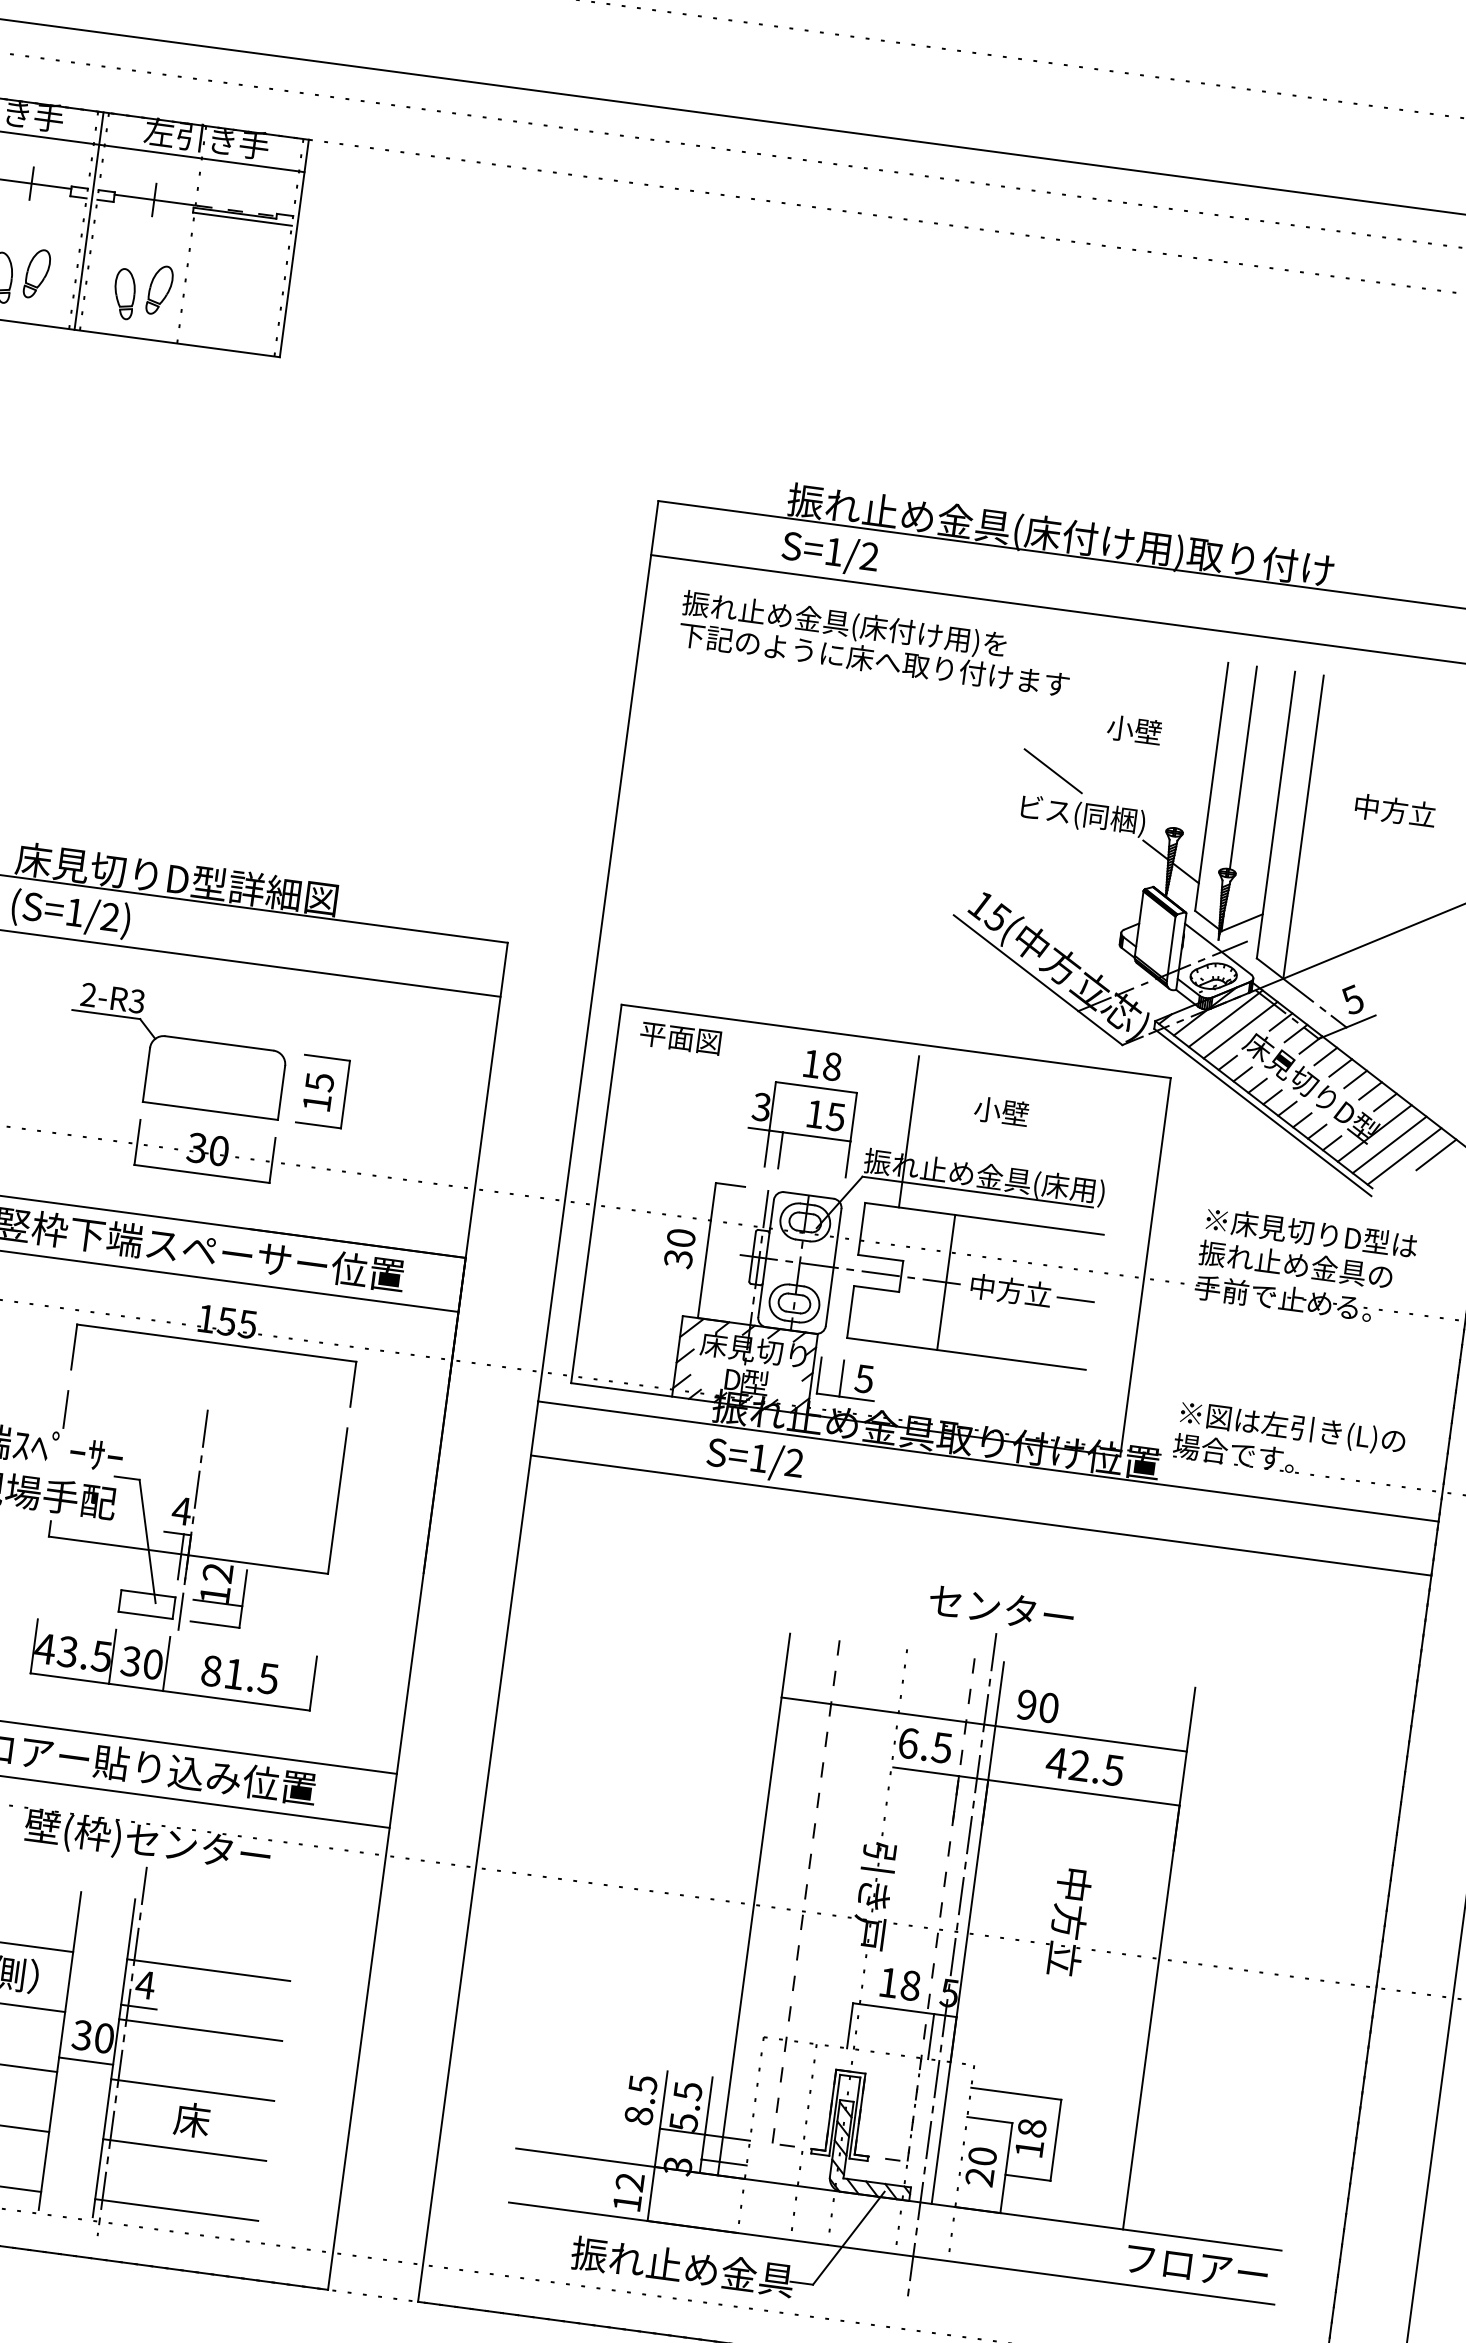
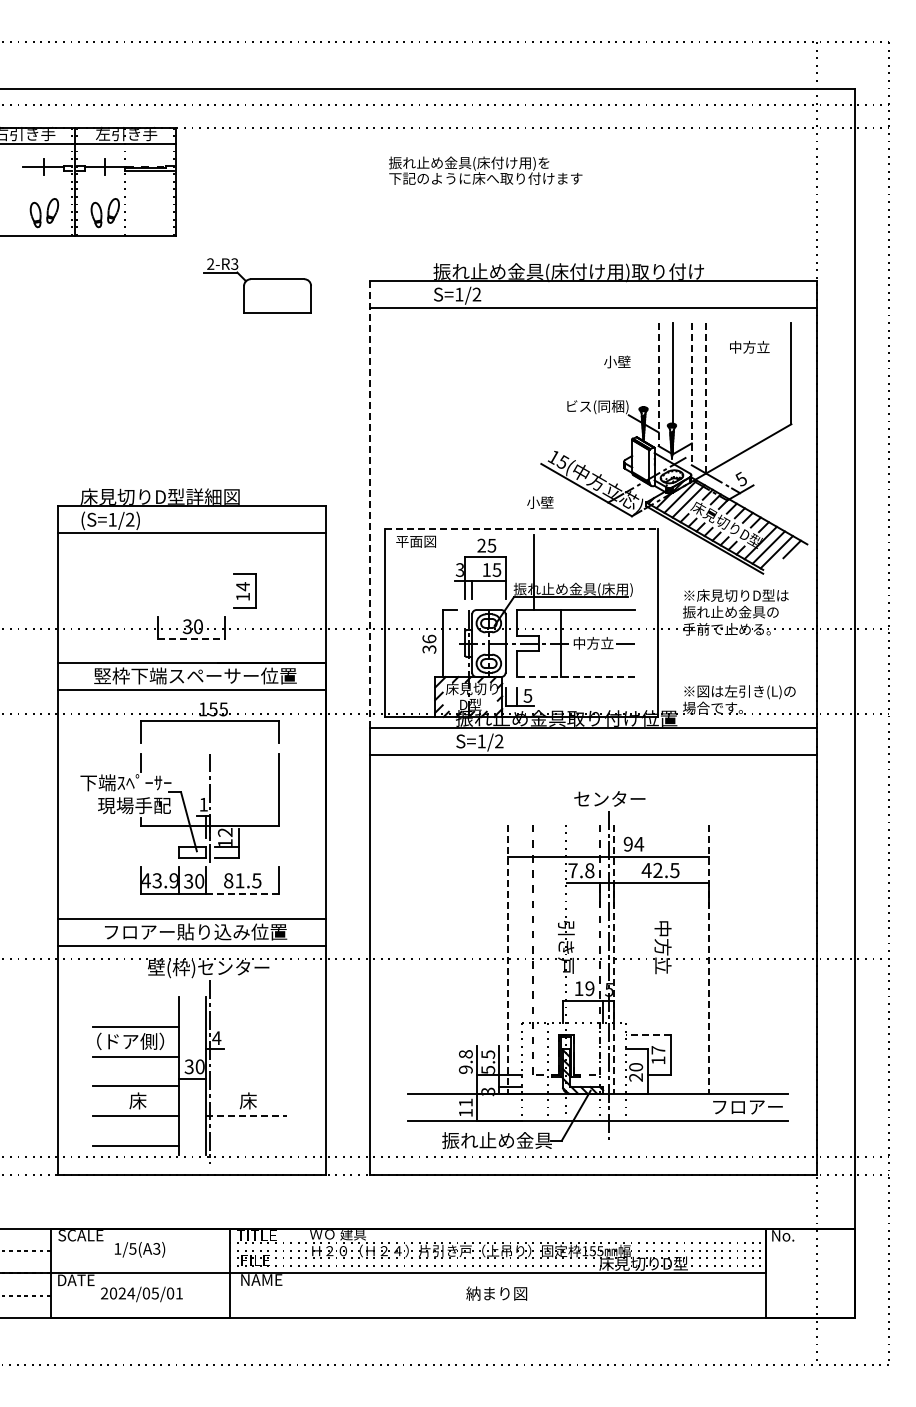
text: (875, 643) -> (485, 170), moved
line: (1053, 771) -> (580, 387), removed
line: (1211, 786) -> (658, 384), solid -> dashed
text: (1394, 809) -> (749, 346), moved
line: (1275, 815) -> (691, 394), solid -> dashed
line: (1304, 827) -> (706, 398), solid -> dashed
line: (598, 950) -> (370, 504), solid -> dashed
line: (896, 1041) -> (521, 529), solid -> dashed
part: (177, 1050) -> (257, 285), moved
text: (821, 1064) -> (486, 545), 18 -> 25
text: (320, 1082) -> (243, 586), 15 -> 14
text: (1001, 1111) -> (540, 502), moved
line: (201, 1174) -> (191, 639), solid -> dashed
text: (681, 1236) -> (429, 638), 30 -> 36
line: (965, 1354) -> (575, 677), solid -> dashed
text: (181, 1510) -> (203, 804), 4 -> 1
text: (100, 1655) -> (173, 880), 43.5 -> 43.9
line: (236, 1700) -> (242, 893), solid -> dashed
text: (1049, 1706) -> (639, 843), 90 -> 94
text: (925, 1745) -> (581, 870), 6.5 -> 7.8
line: (754, 1904) -> (508, 959), solid -> dashed
line: (968, 1933) -> (614, 959), solid -> dashed
line: (1159, 1959) -> (709, 959), solid -> dashed
line: (208, 1969) -> (246, 1026), removed
text: (909, 1985) -> (589, 988), 18 -> 19
line: (200, 2029) -> (246, 1056), removed
line: (192, 2090) -> (246, 1086), removed
line: (1014, 2093) -> (647, 1034), solid -> dashed
text: (640, 2098) -> (465, 1061), 8.5 -> 9.8
text: (1032, 2128) -> (658, 1050), 18 -> 17
line: (186, 2151) -> (247, 1116), solid -> dashed
text: (629, 2181) -> (465, 1102), 12 -> 11
line: (176, 2209) -> (246, 1145), removed

